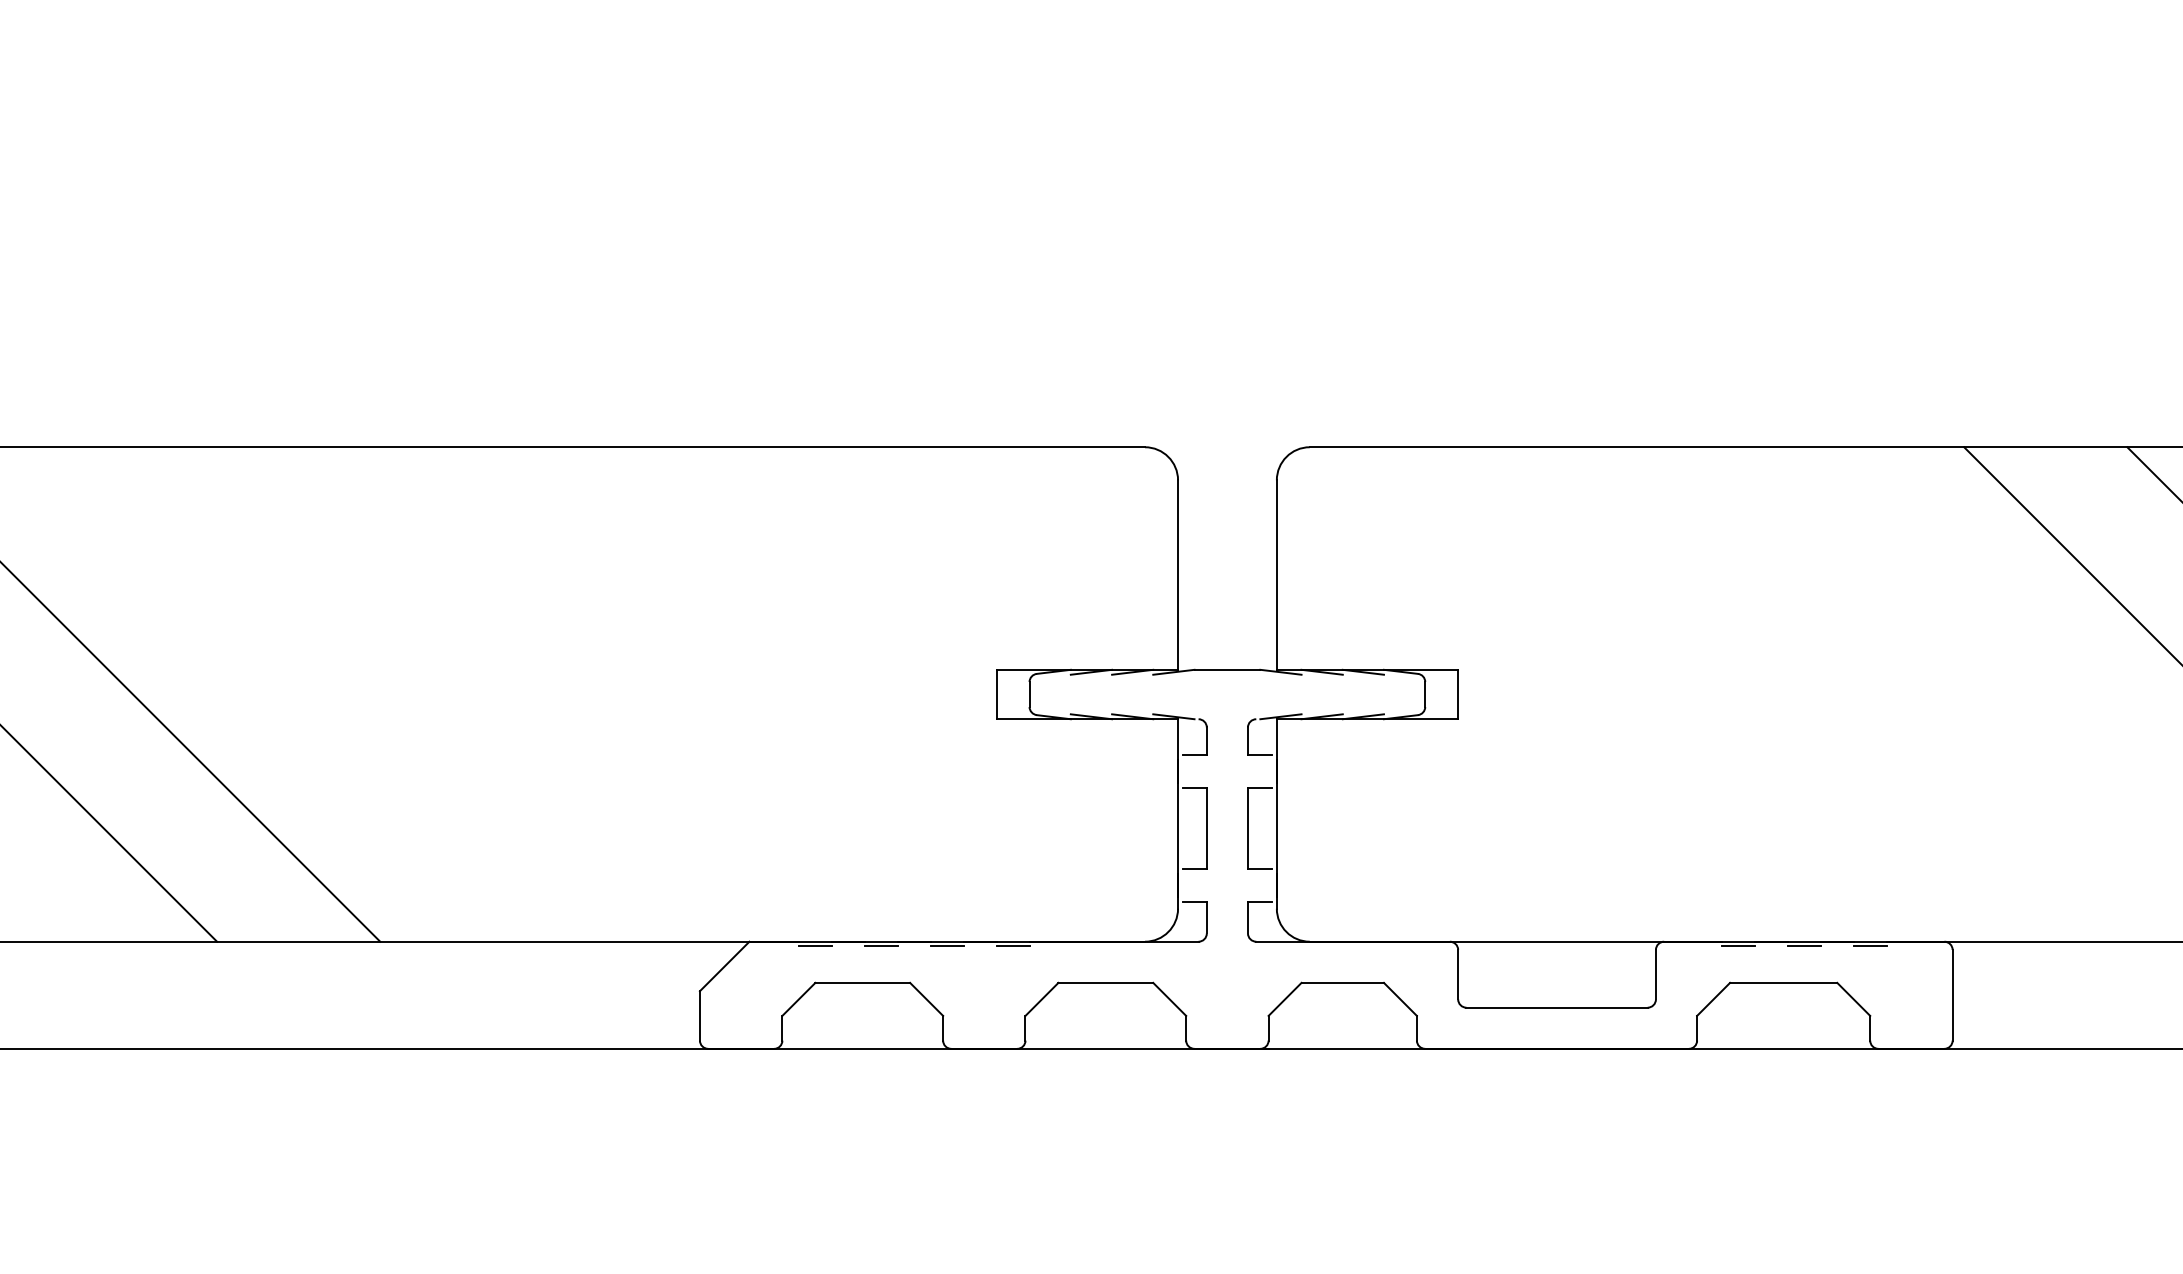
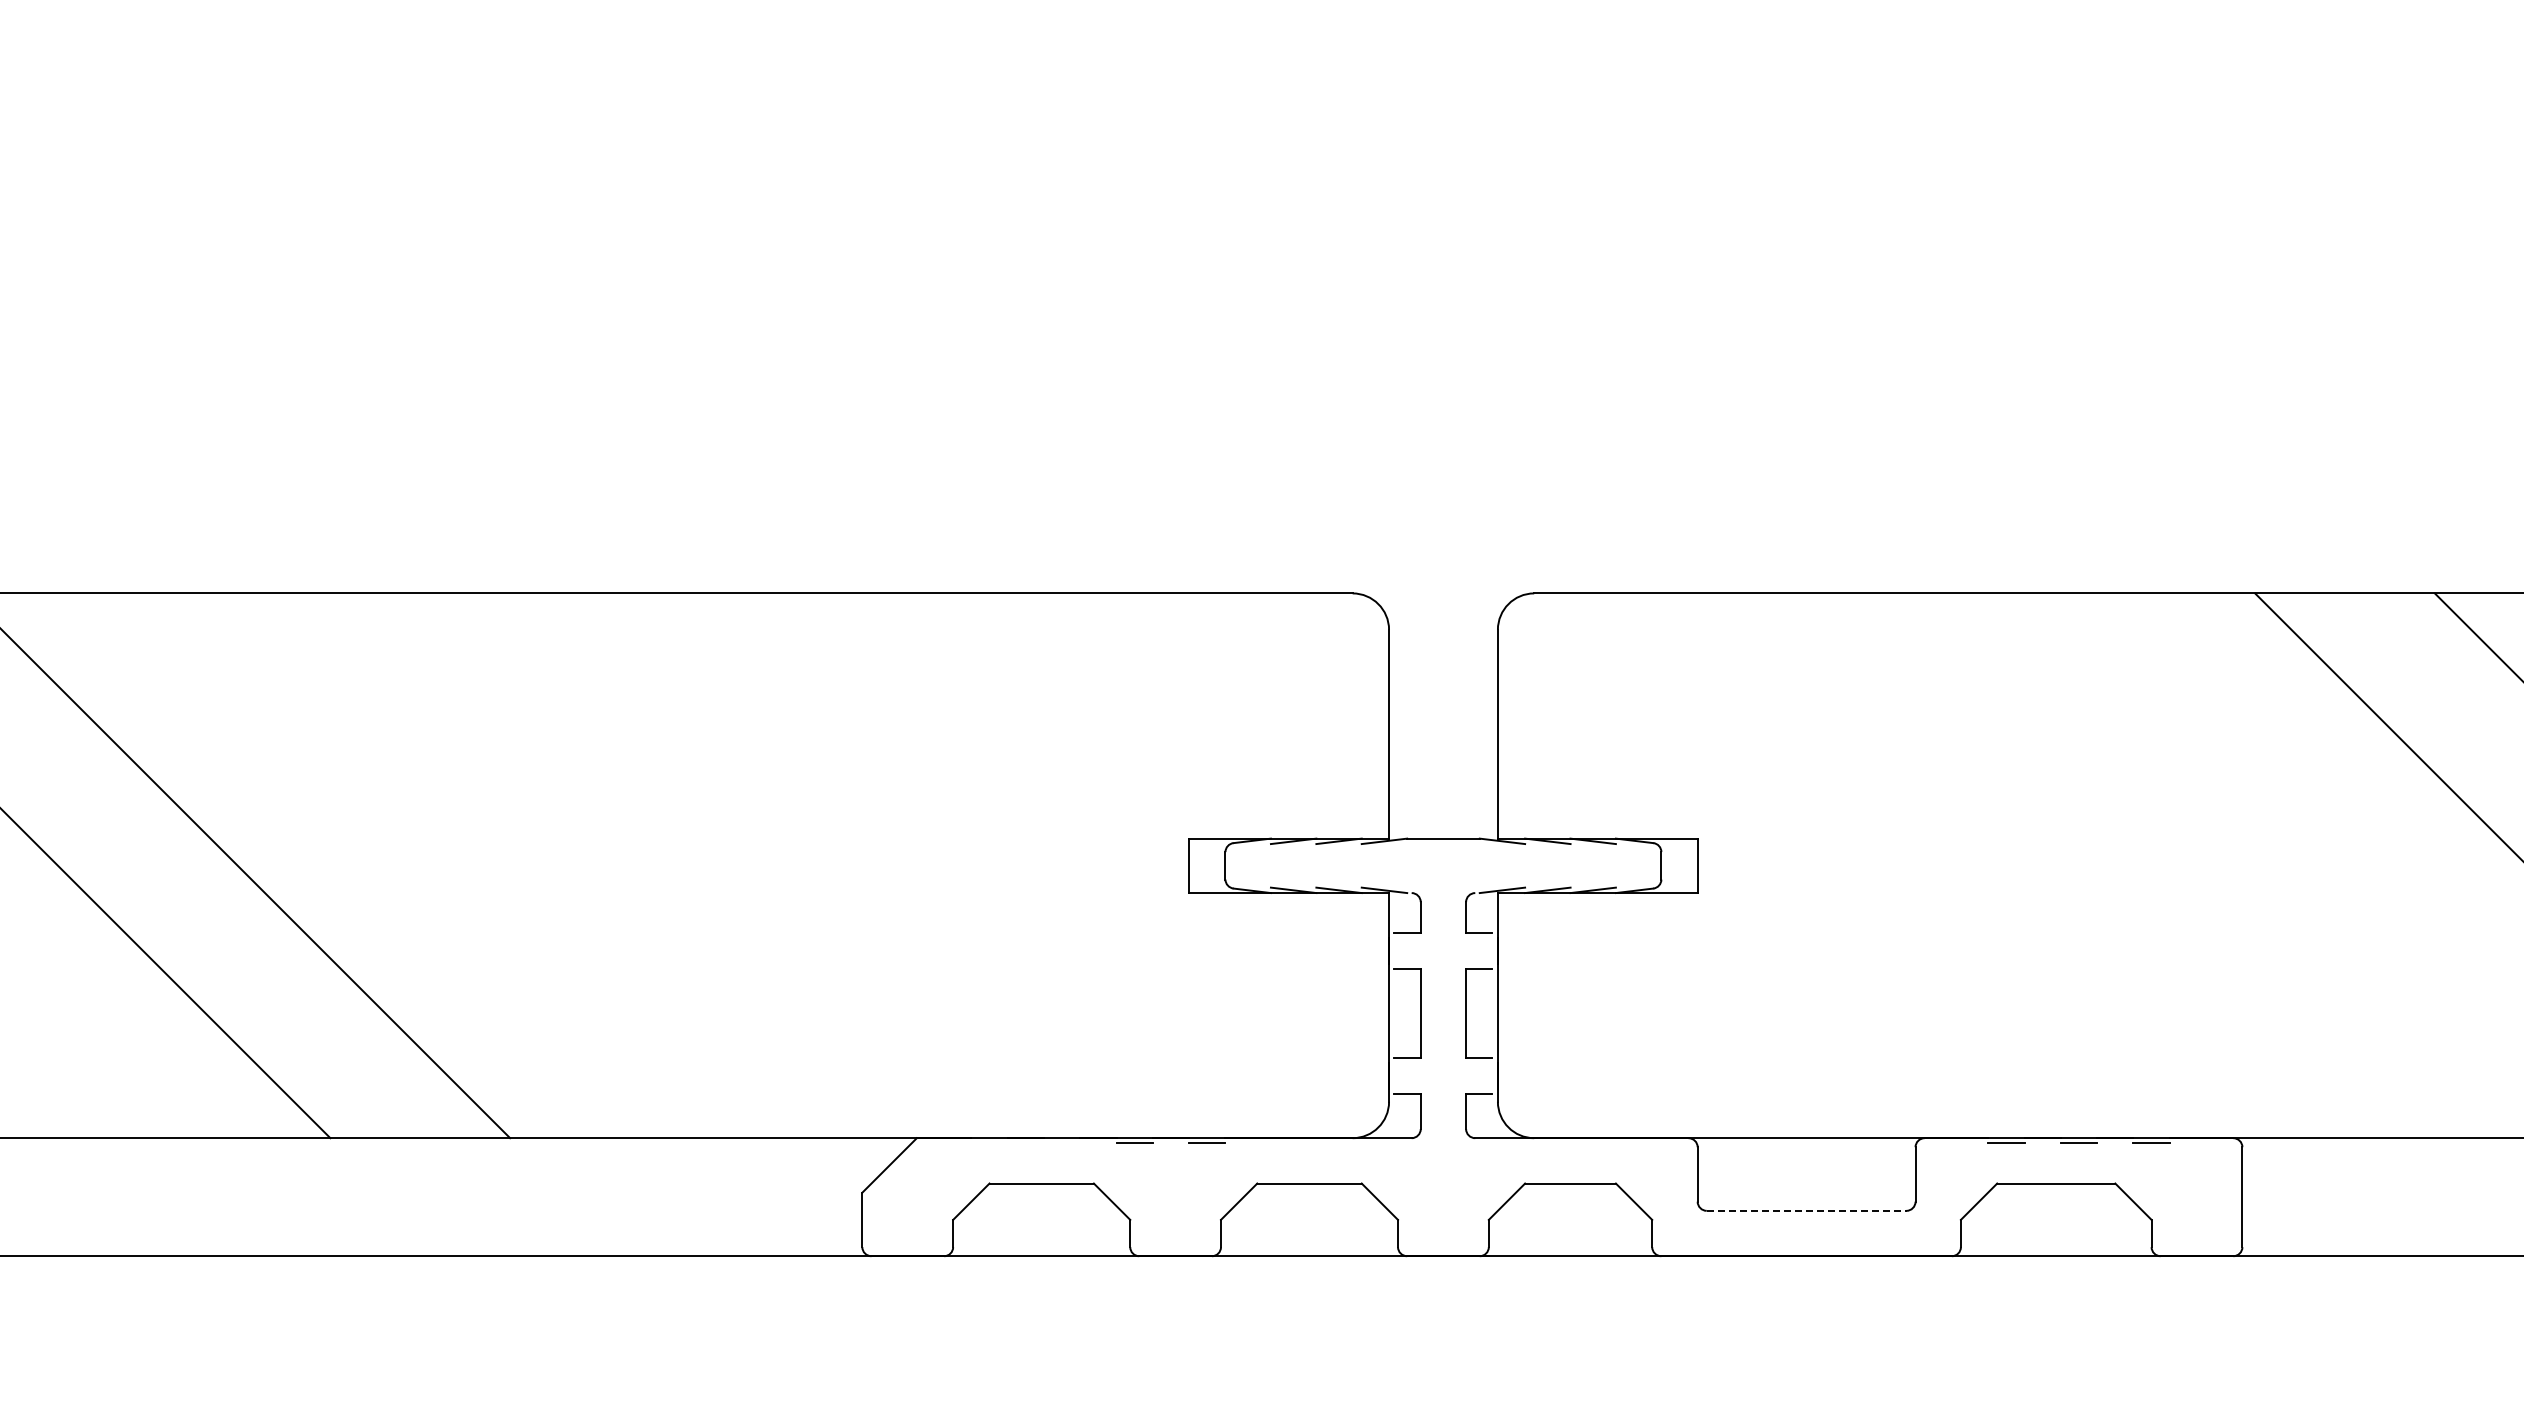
line: (815, 945) -> (989, 1142), removed
line: (880, 945) -> (1061, 1142), removed
line: (1556, 1007) -> (1806, 1210), solid -> dashed

